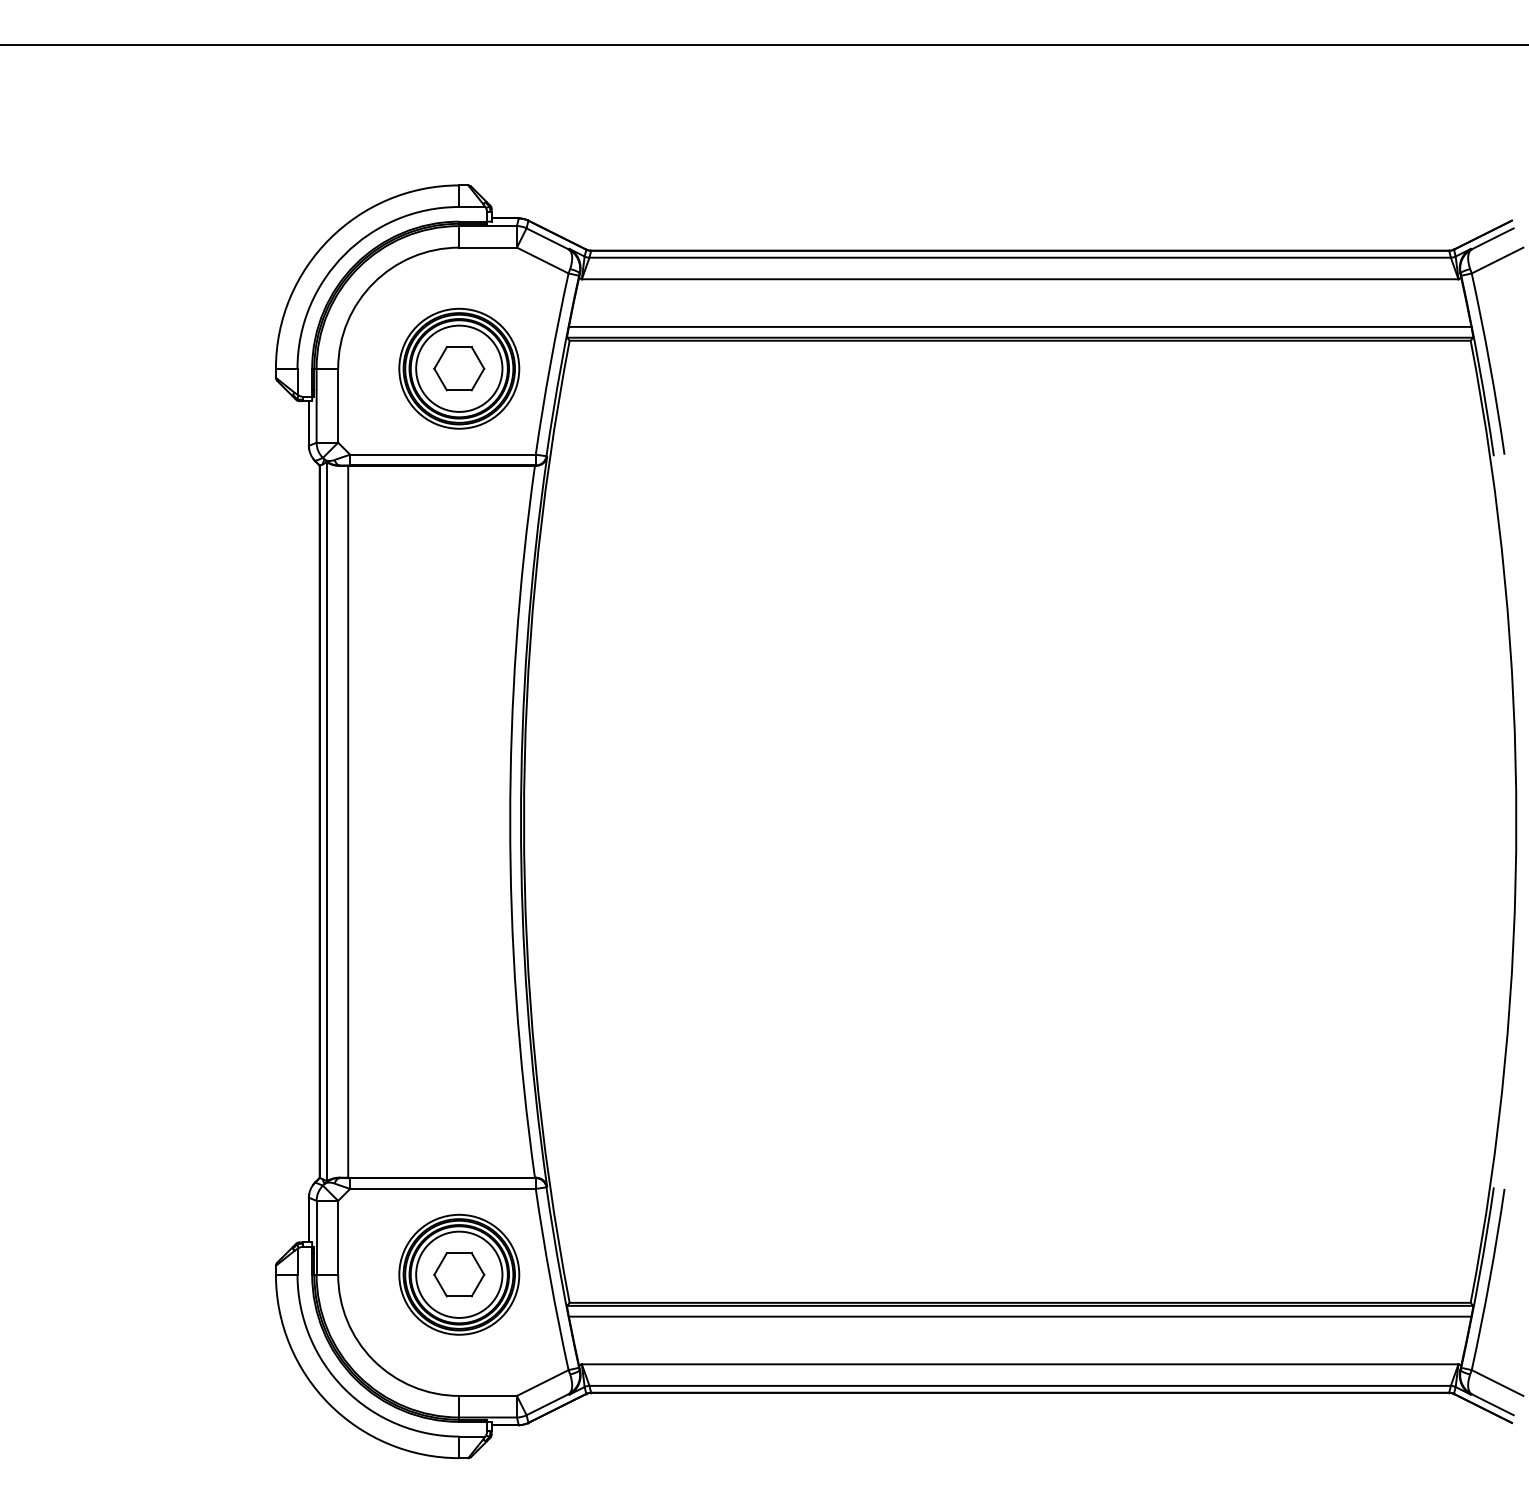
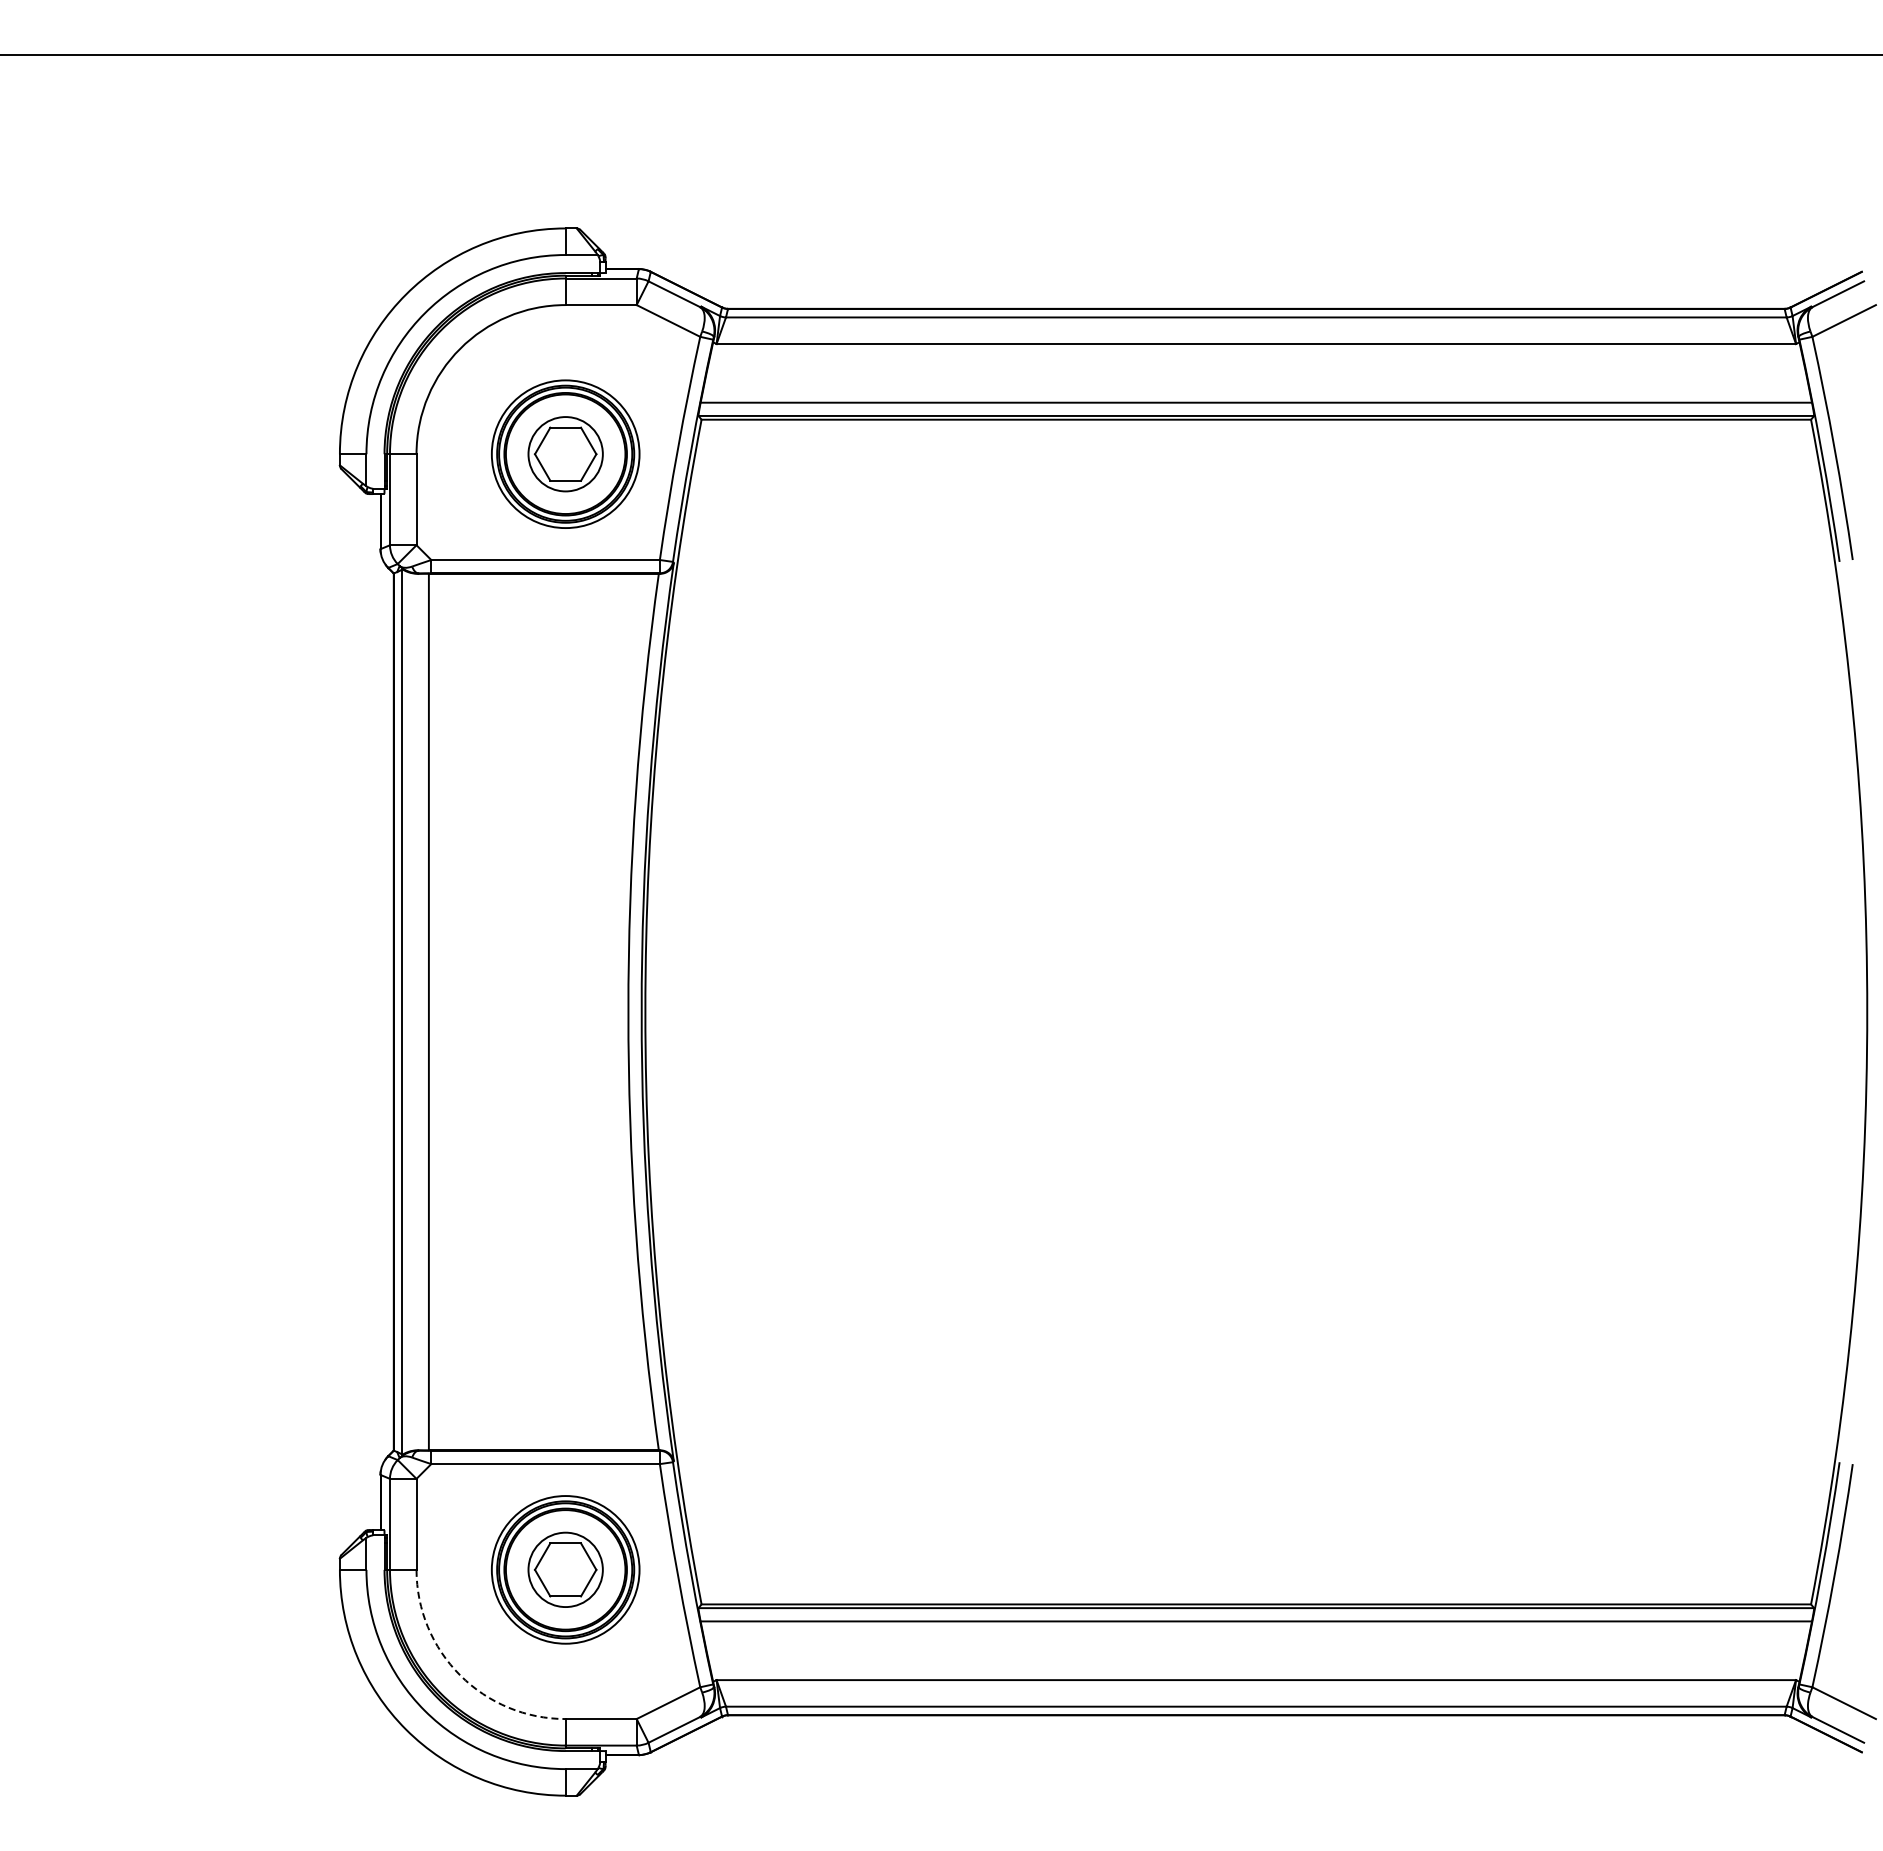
circle: (459, 369) -> (565, 454), size x0.7
circle: (459, 1274) -> (565, 1569), size x0.7
arc: (373, 1360) -> (460, 1675), solid -> dashed

